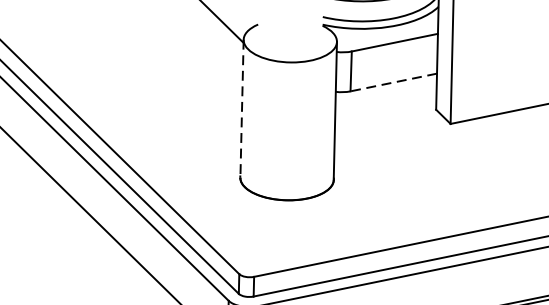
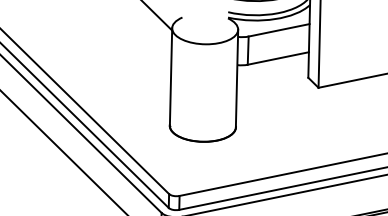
line: (392, 82) -> (277, 58), dashed -> solid
line: (242, 107) -> (171, 76), dashed -> solid

